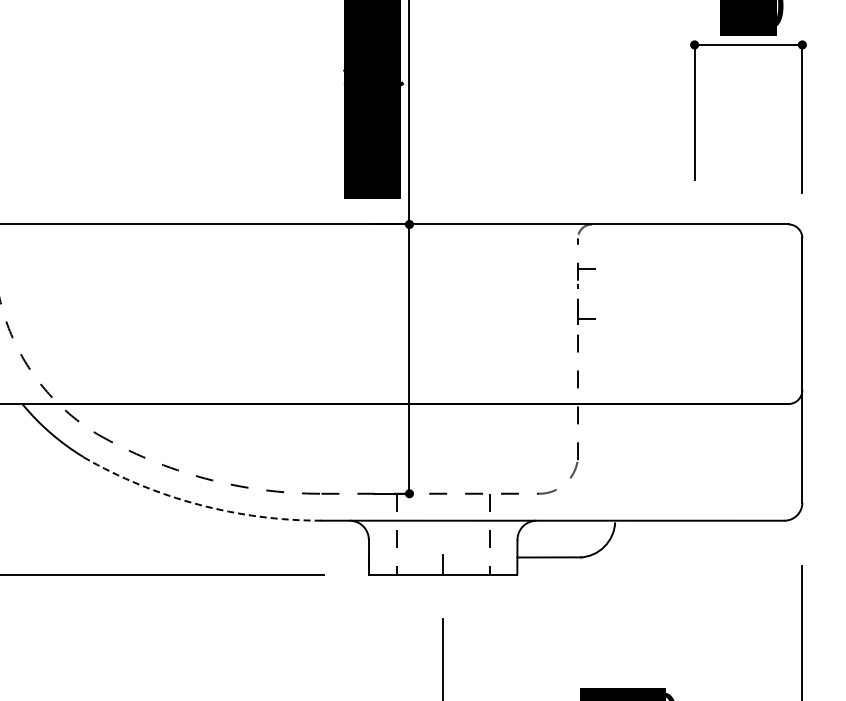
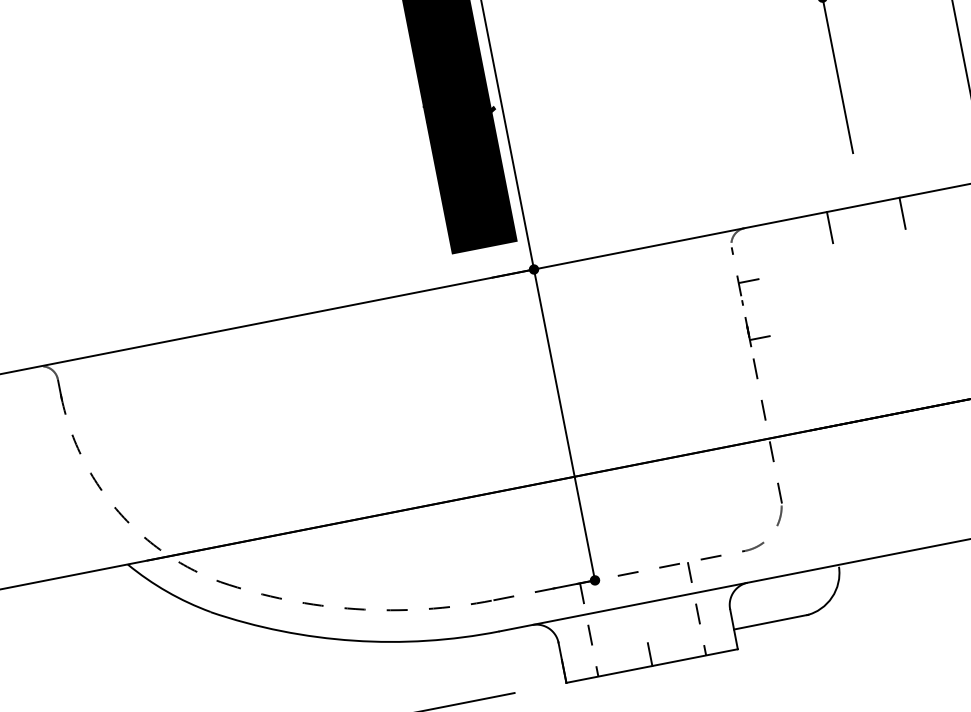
line: (663, 237) -> (830, 227), added
line: (726, 237) -> (902, 212), added
arc: (198, 504) -> (353, 640), dashed -> solid

